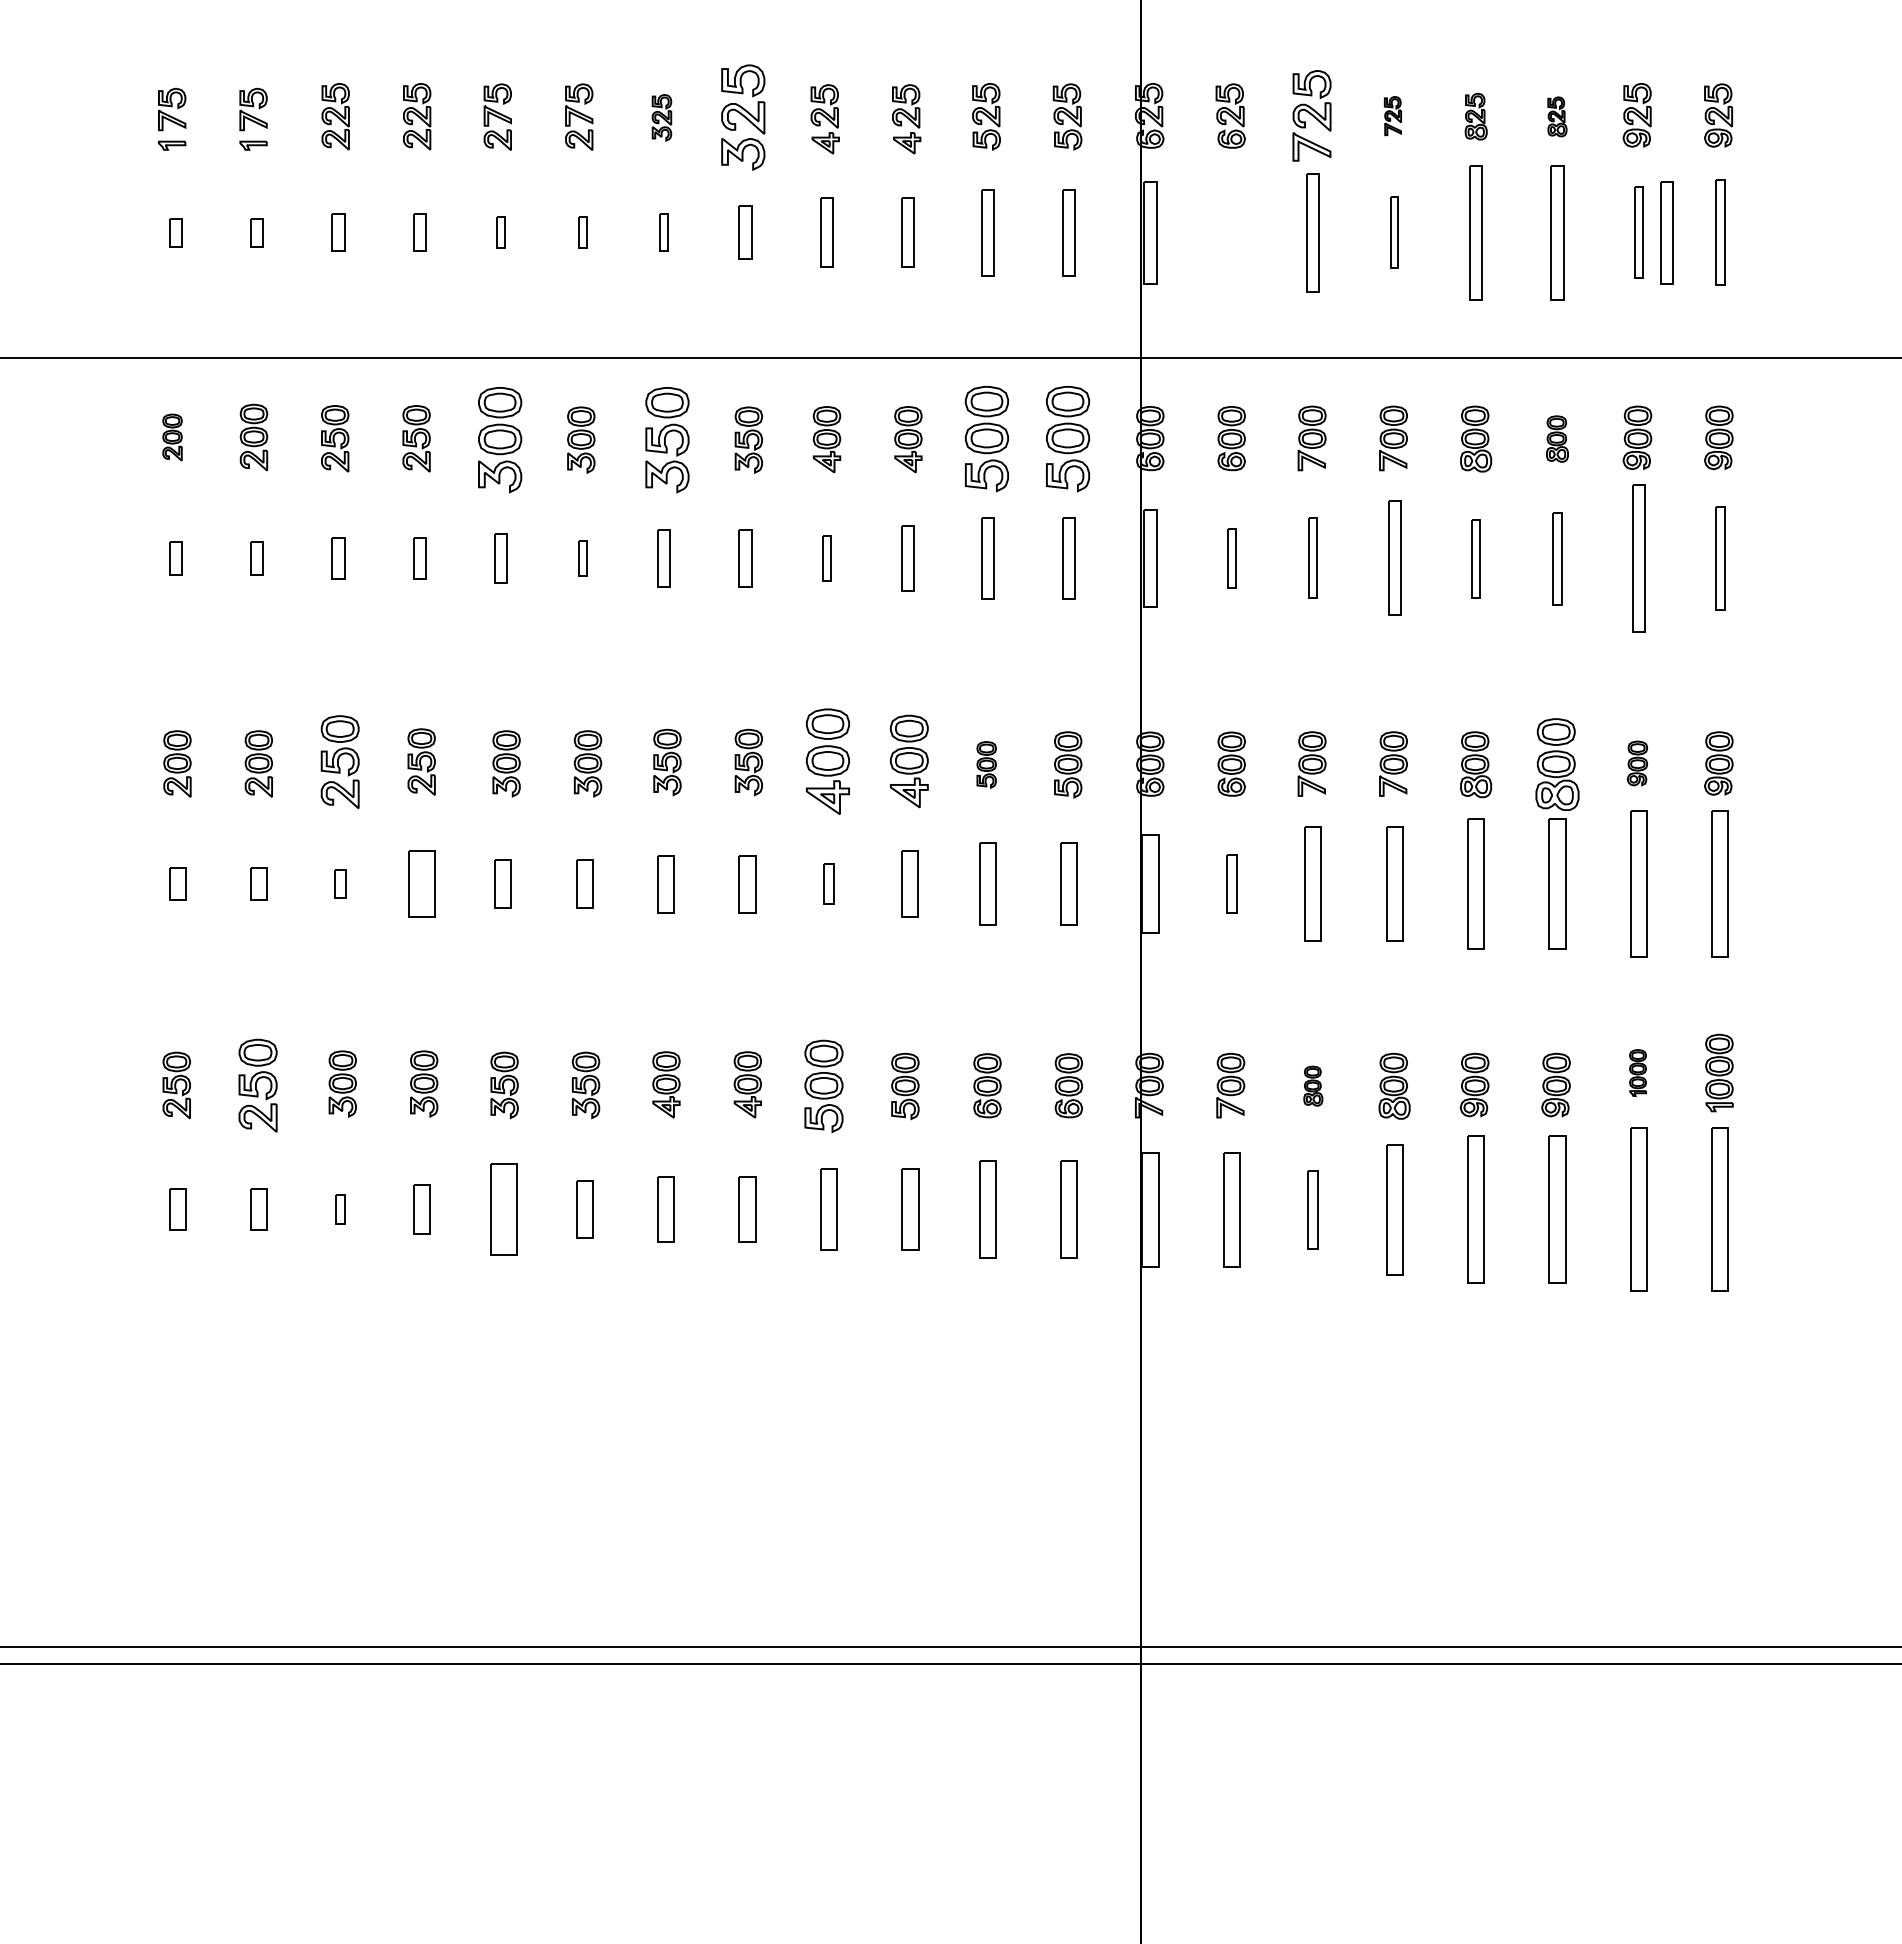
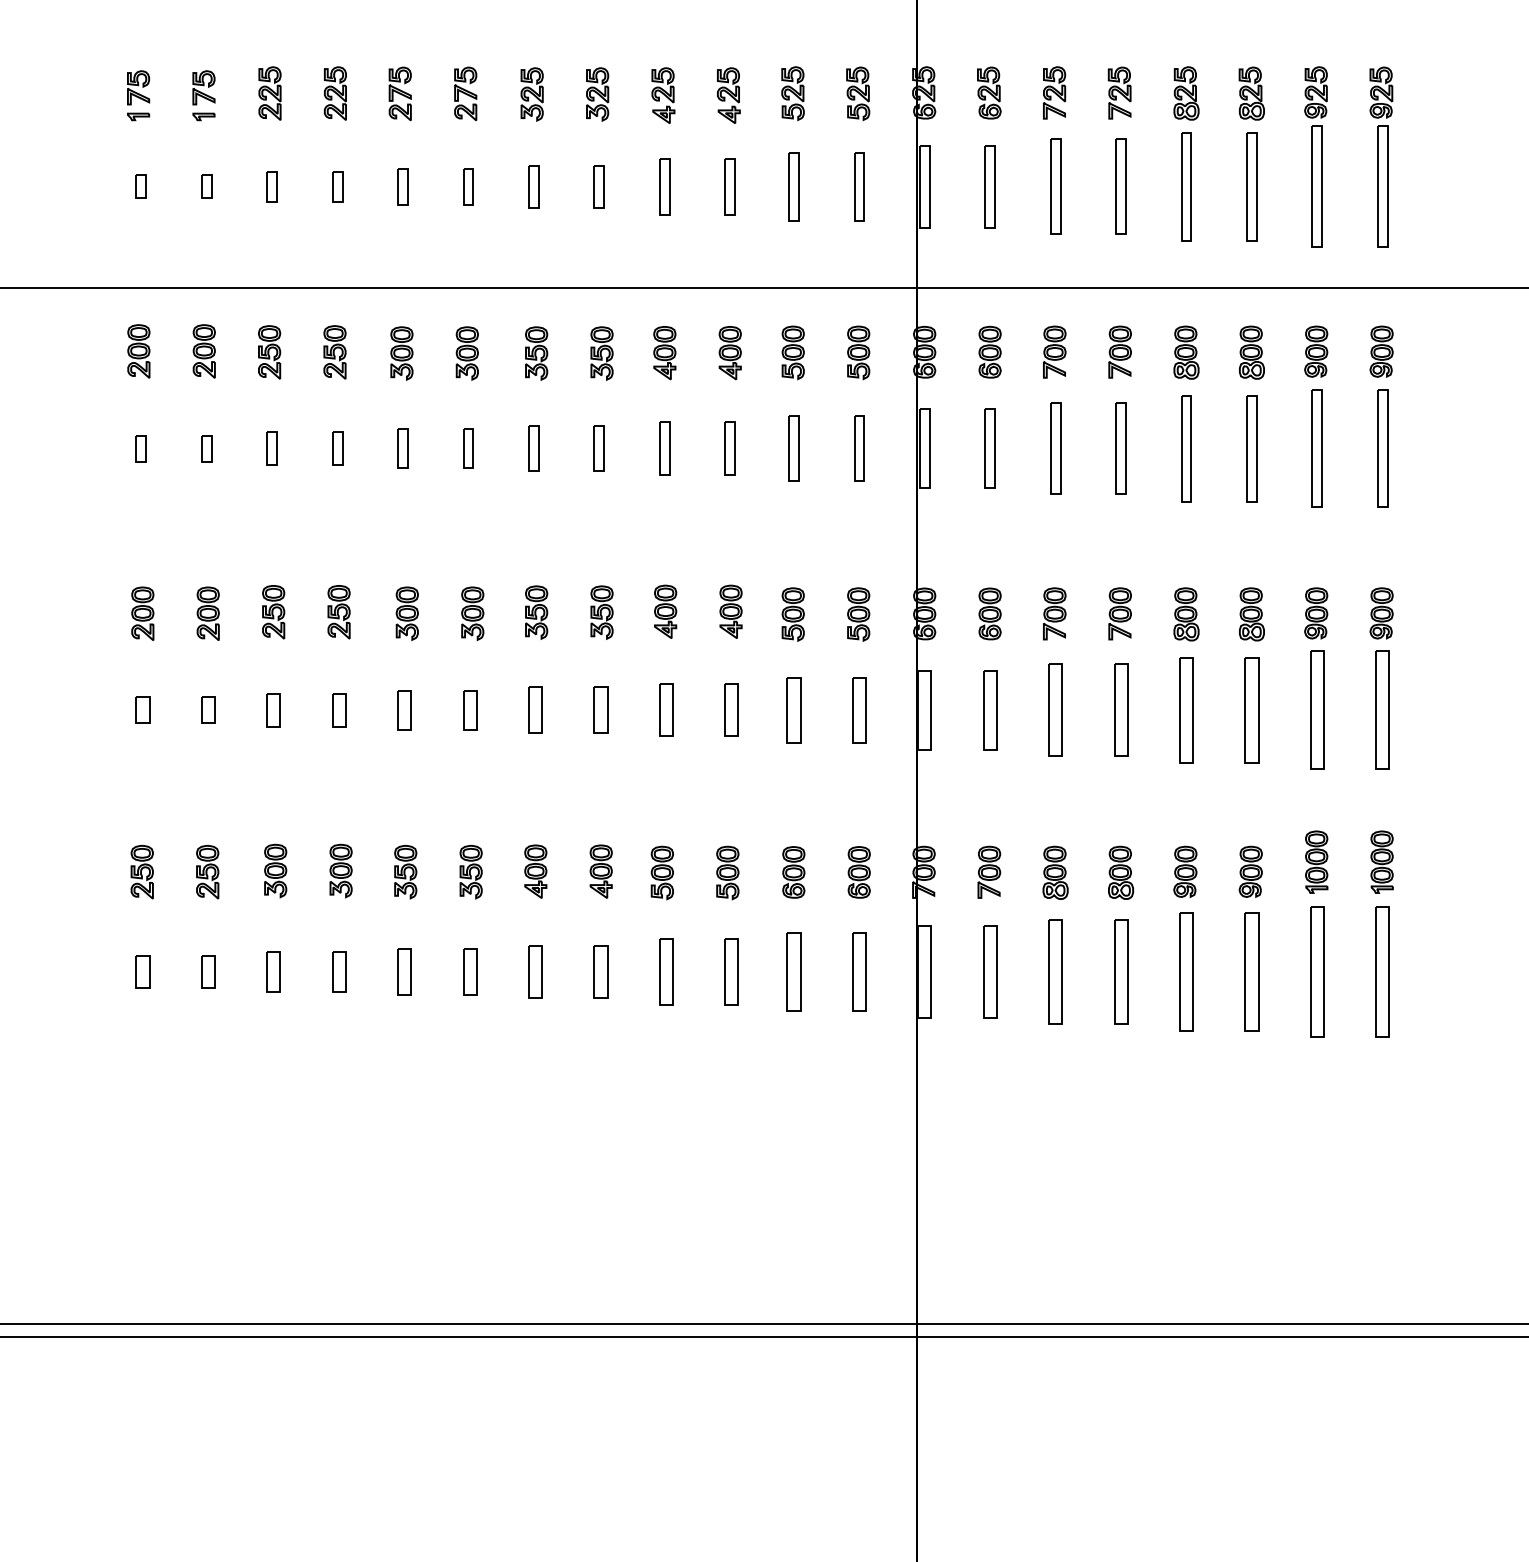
part: (1311, 115) -> (1054, 92), size x0.71
part: (1392, 115) -> (1119, 92), size x1.67
part: (1476, 116) -> (1186, 93), size x1.43
part: (1557, 116) -> (1251, 93), size x1.67
part: (661, 117) -> (531, 94), size x1.43
part: (743, 117) -> (597, 94), size x0.62
part: (500, 232) -> (402, 186), size x1.43
part: (582, 232) -> (468, 186), size x1.43
part: (663, 232) -> (533, 186), size x1.43
part: (1394, 232) -> (1120, 186), size x1.67
part: (1638, 232) -> (1317, 186), size x1.67
part: (1666, 232) -> (989, 186), moved
part: (1719, 232) -> (1382, 186), size x1.43
part: (172, 437) -> (138, 351), size x1.43
part: (1557, 438) -> (1251, 352), size x1.43
part: (499, 439) -> (401, 353), size x0.62
part: (667, 439) -> (536, 353), size x0.62
part: (986, 439) -> (793, 353), size x0.62
part: (1068, 439) -> (858, 353), size x0.62
part: (1312, 557) -> (1055, 447), size x1.43
part: (582, 558) -> (468, 448), size x1.43
part: (826, 558) -> (664, 448), size x1.43
part: (1231, 558) -> (989, 448), size x1.67
part: (1475, 558) -> (1186, 448), size x1.67
part: (1557, 558) -> (1251, 448), size x1.43
part: (1719, 558) -> (1382, 448), size x1.43
part: (340, 761) -> (273, 611), size x0.71
part: (827, 761) -> (665, 611), size x0.62
part: (909, 761) -> (731, 611), size x0.71
part: (1637, 763) -> (1316, 613), size x1.43
part: (986, 764) -> (793, 614), size x1.43
part: (1557, 764) -> (1251, 614), size x0.71
part: (340, 883) -> (273, 709), size x1.43
part: (421, 883) -> (338, 709), size x0.62
part: (828, 883) -> (666, 709), size x1.67
part: (1231, 883) -> (989, 709), size x1.67
part: (1637, 1072) -> (1316, 861), size x1.67
part: (258, 1084) -> (207, 871), size x0.71
part: (1313, 1085) -> (1055, 872), size x1.67
part: (823, 1086) -> (662, 873), size x0.71
part: (340, 1209) -> (273, 971), size x1.67
part: (502, 1209) -> (404, 971), size x0.62
part: (1312, 1209) -> (1055, 971), size x1.67

